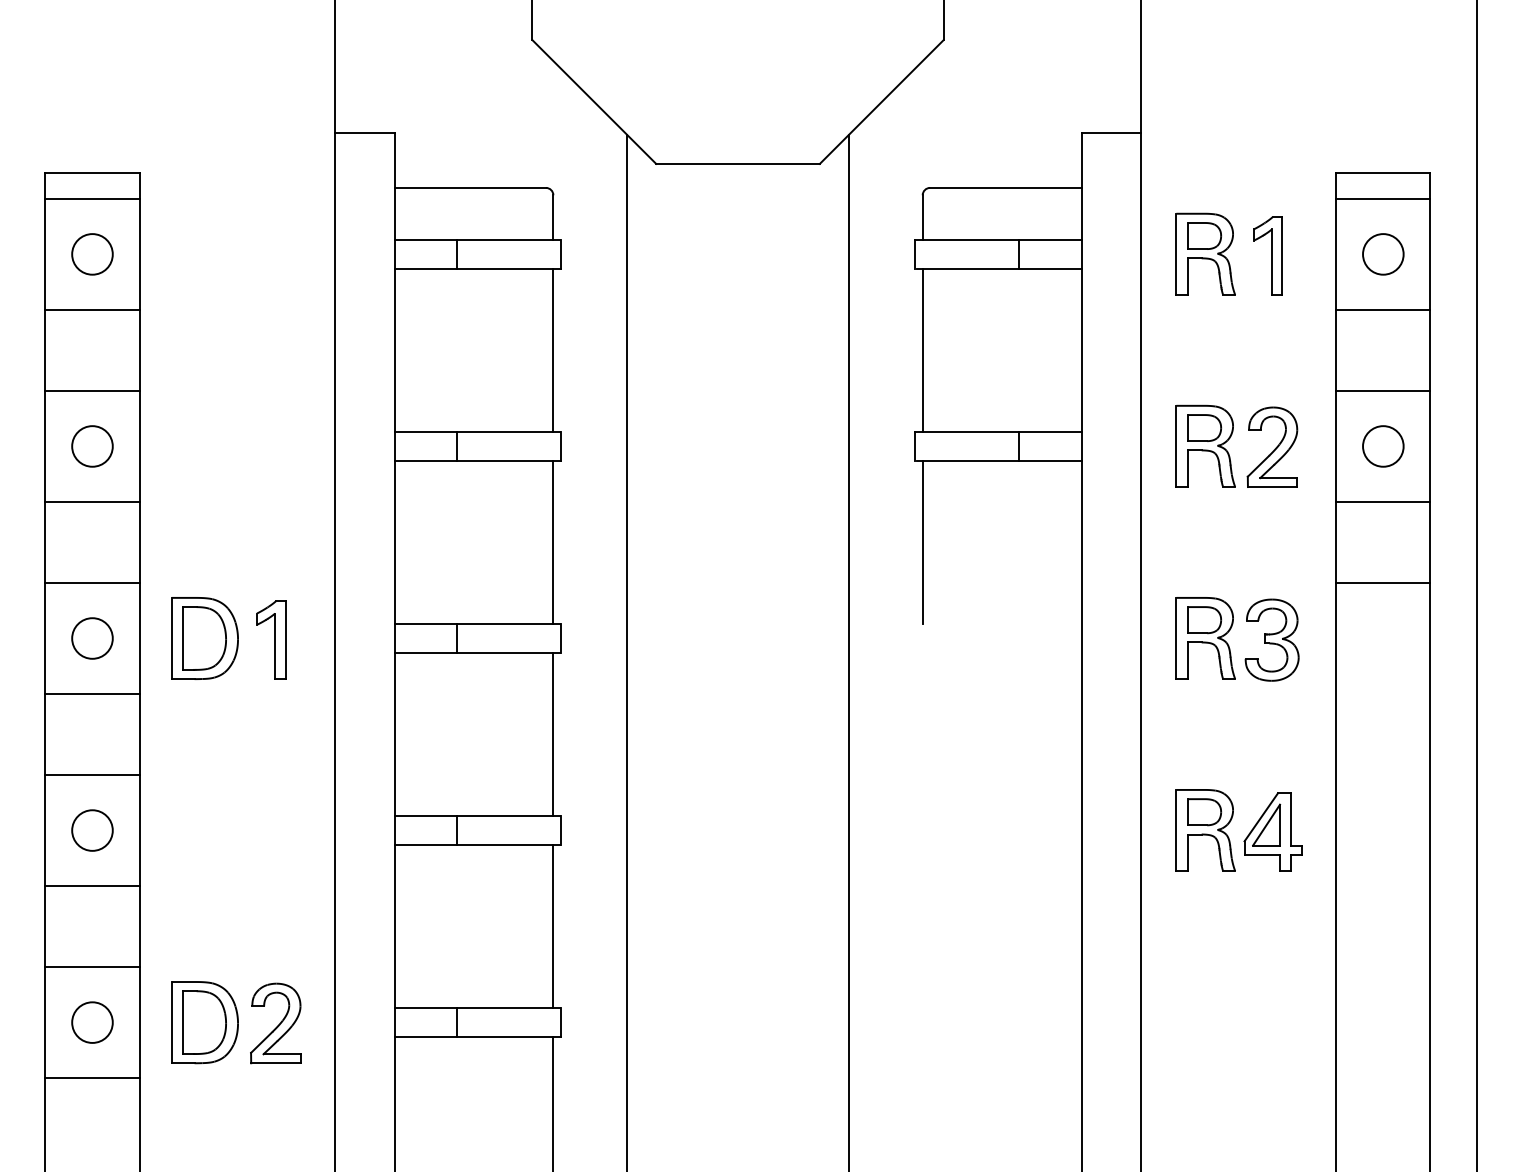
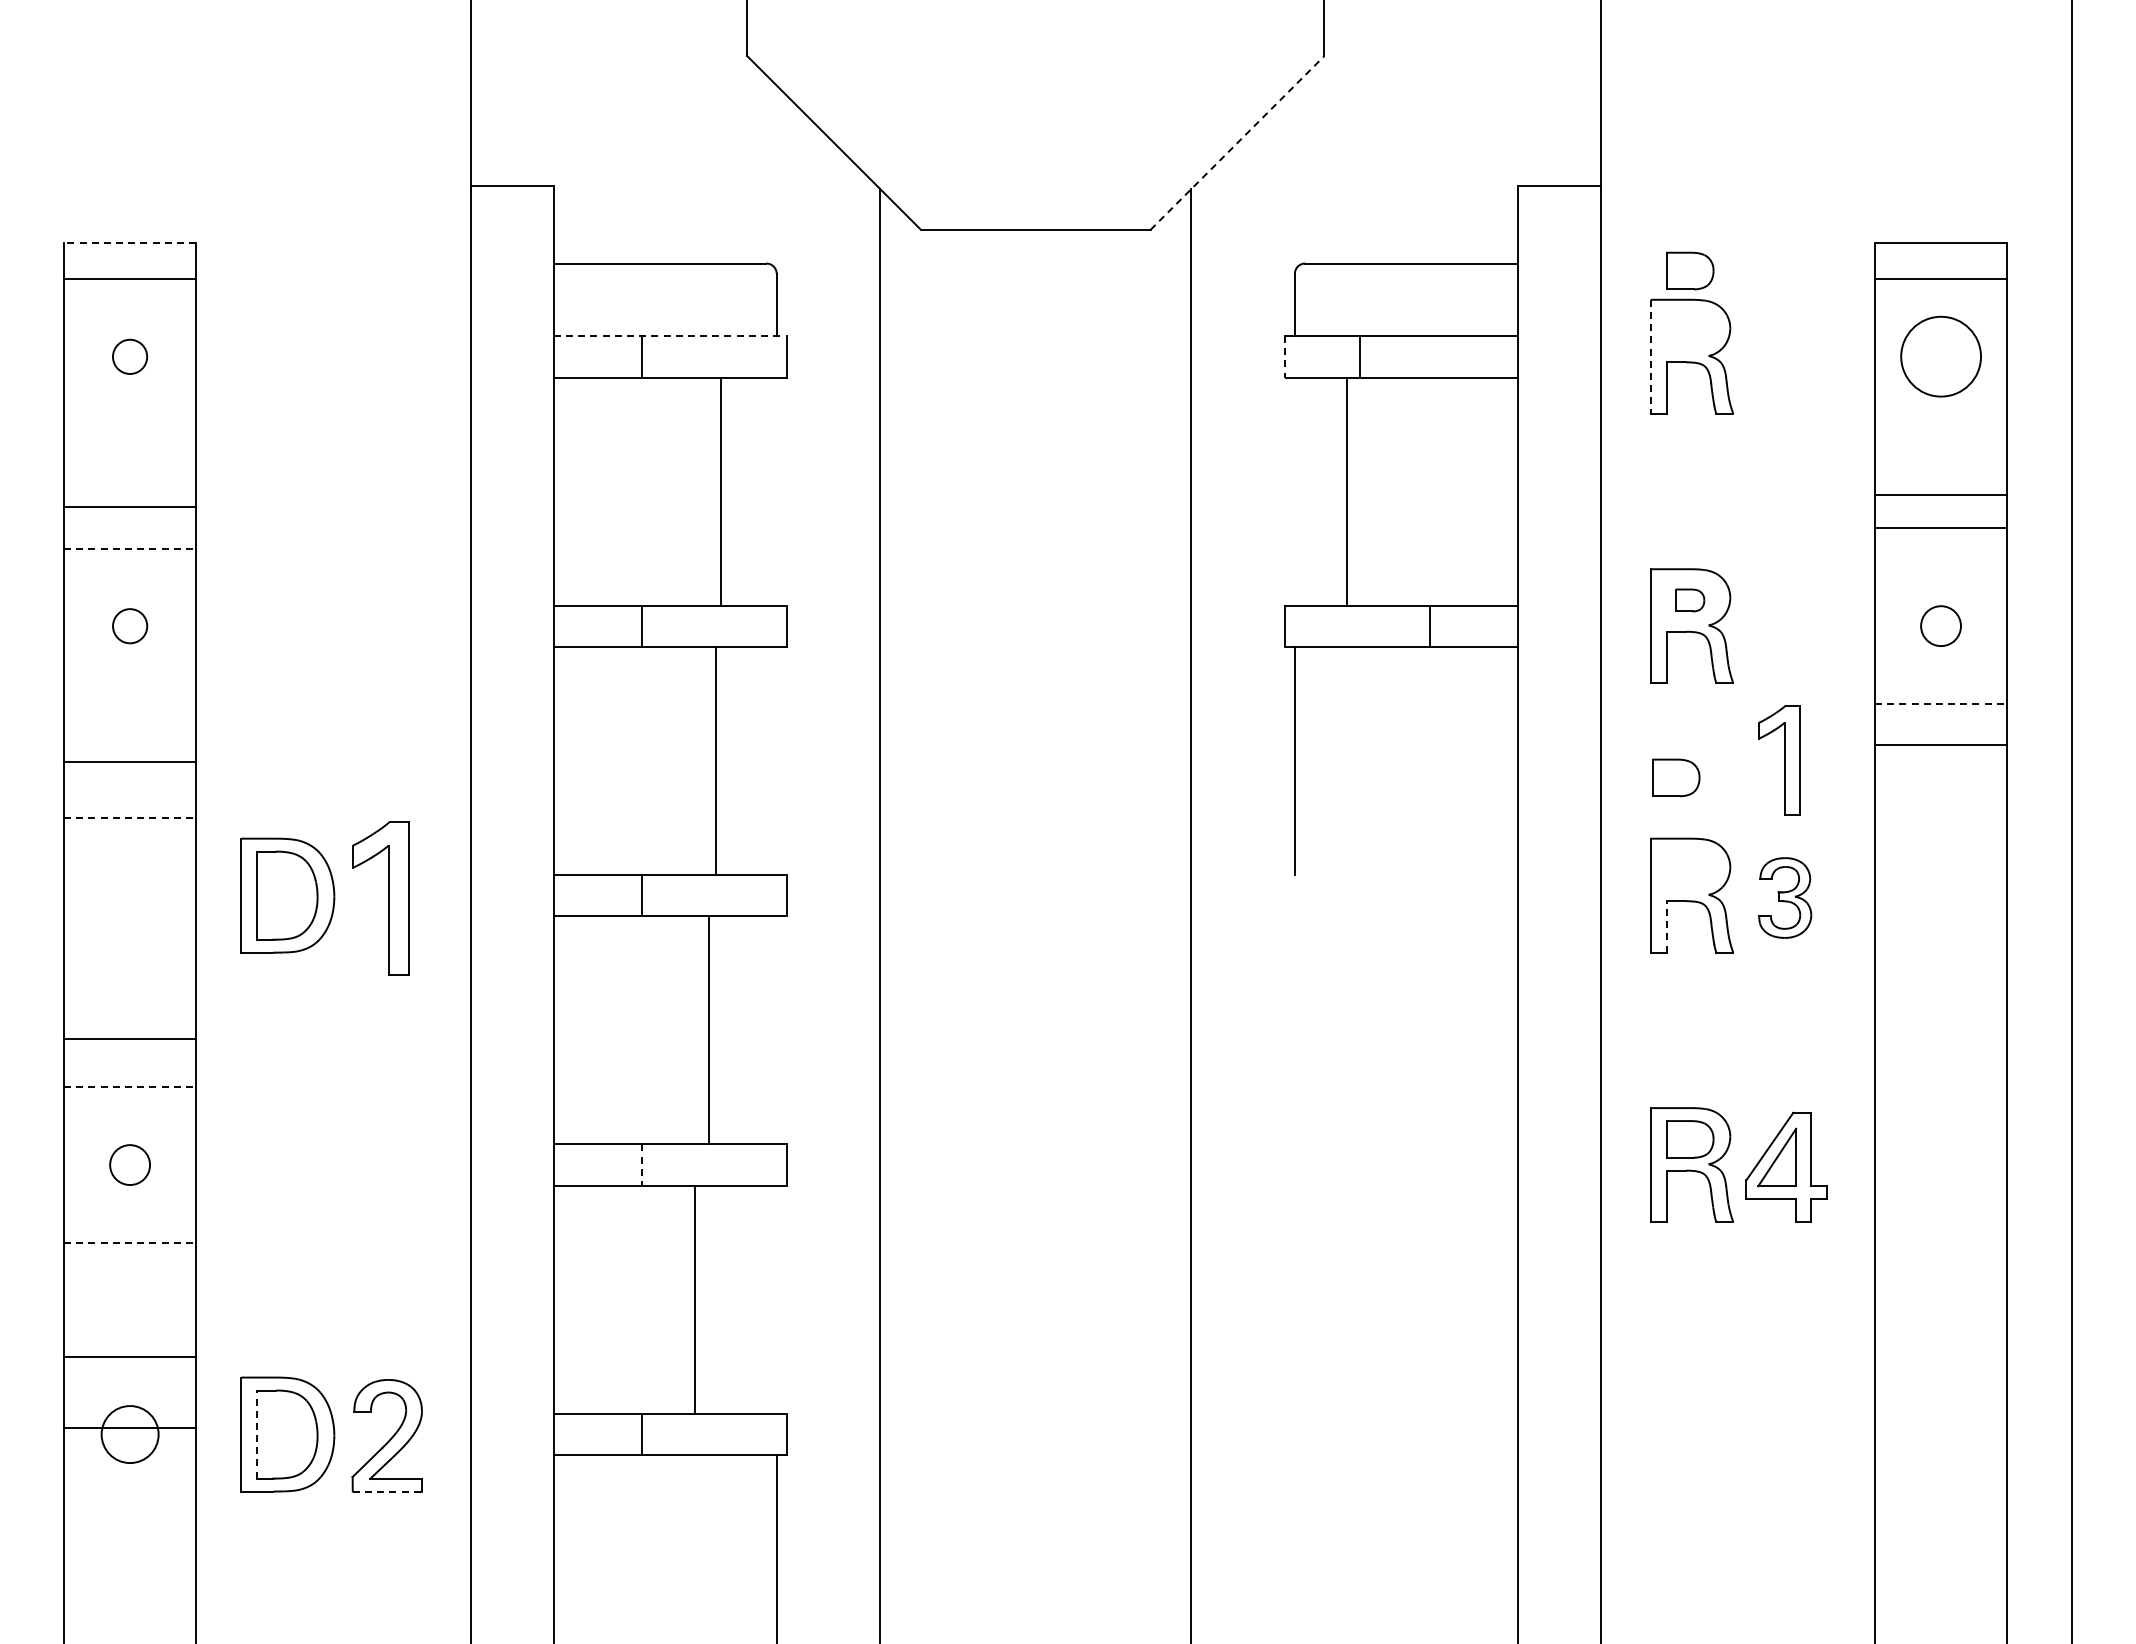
line: (881, 102) -> (1237, 143), solid -> dashed
line: (92, 172) -> (129, 242), solid -> dashed
part: (1204, 235) -> (1690, 270), moved
line: (476, 239) -> (669, 336), solid -> dashed
circle: (92, 254) -> (129, 356), size x0.6
line: (915, 254) -> (1284, 356), solid -> dashed
line: (1018, 254) -> (1359, 356), moved
line: (1176, 254) -> (1650, 356), solid -> dashed
circle: (1382, 254) -> (1940, 356), size x1.4
part: (1268, 256) -> (1779, 760), moved
line: (92, 309) -> (130, 506), moved
line: (1383, 309) -> (1941, 527), moved
line: (553, 350) -> (720, 491), moved
line: (922, 350) -> (1346, 491), moved
line: (92, 391) -> (130, 548), solid -> dashed
line: (1383, 391) -> (1941, 494), moved
part: (1204, 428) -> (1690, 600), size x0.6
circle: (92, 445) -> (129, 625), size x0.6
circle: (1382, 445) -> (1940, 625), size x0.7
part: (1272, 447) -> (1785, 627), removed
line: (92, 501) -> (130, 761), moved
line: (1383, 501) -> (1941, 703), solid -> dashed
line: (553, 542) -> (715, 760), moved
line: (92, 582) -> (130, 817), solid -> dashed
line: (1383, 582) -> (1941, 744), moved
part: (1204, 619) -> (1676, 777), moved
circle: (92, 638) -> (129, 895), removed
part: (270, 639) -> (380, 897), size x1.4
part: (1272, 639) -> (1785, 897), size x0.7
line: (1187, 660) -> (1666, 926), solid -> dashed
line: (92, 693) -> (130, 1039), moved
line: (553, 734) -> (708, 1030), moved
line: (92, 775) -> (130, 1087), solid -> dashed
circle: (92, 830) -> (129, 1164), size x0.7
line: (456, 830) -> (641, 1165), solid -> dashed
line: (92, 885) -> (130, 1242), solid -> dashed
line: (553, 926) -> (694, 1299), moved
line: (183, 1022) -> (257, 1434), solid -> dashed
line: (275, 1063) -> (387, 1491), solid -> dashed
line: (92, 1078) -> (130, 1428), moved

